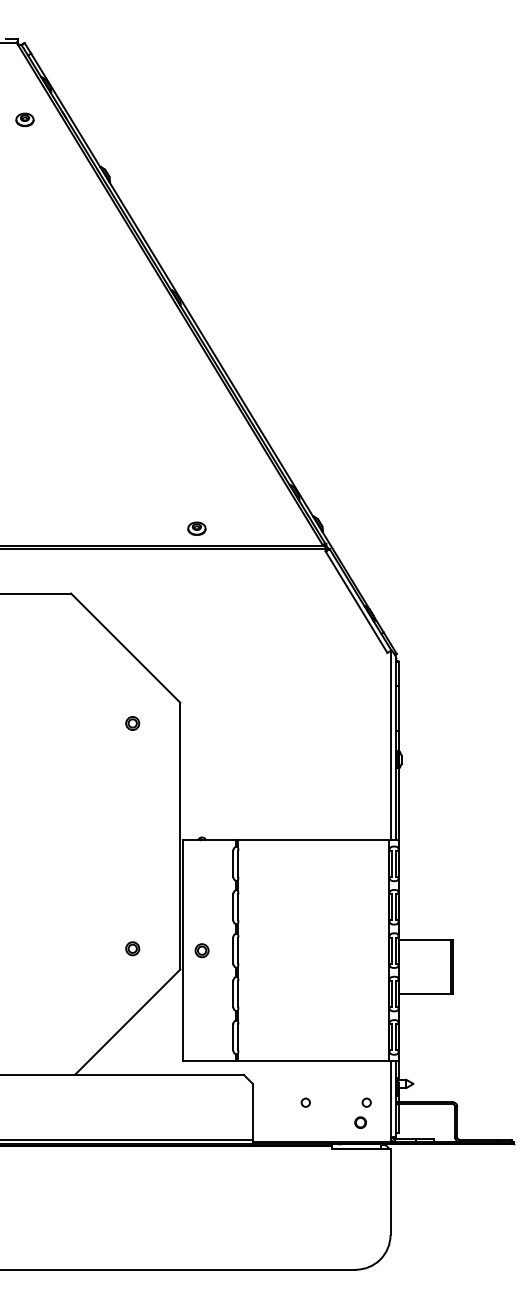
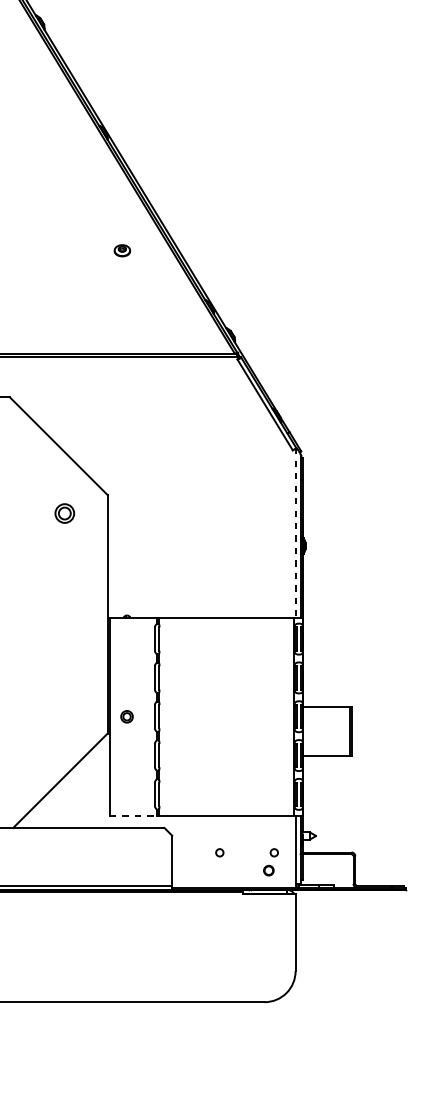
part: (196, 528) -> (122, 250), moved
part: (132, 723) -> (64, 513), size x1.6
line: (391, 745) -> (296, 533), solid -> dashed
part: (132, 948) -> (64, 714), removed
line: (209, 1061) -> (133, 815), solid -> dashed

